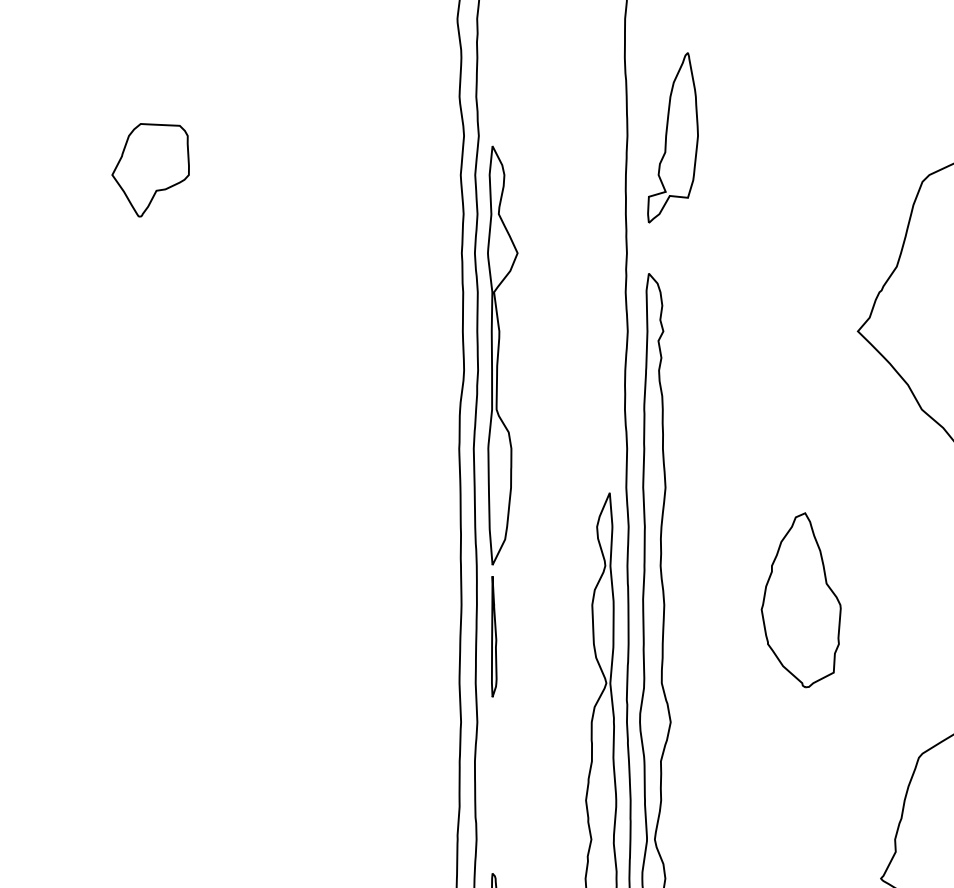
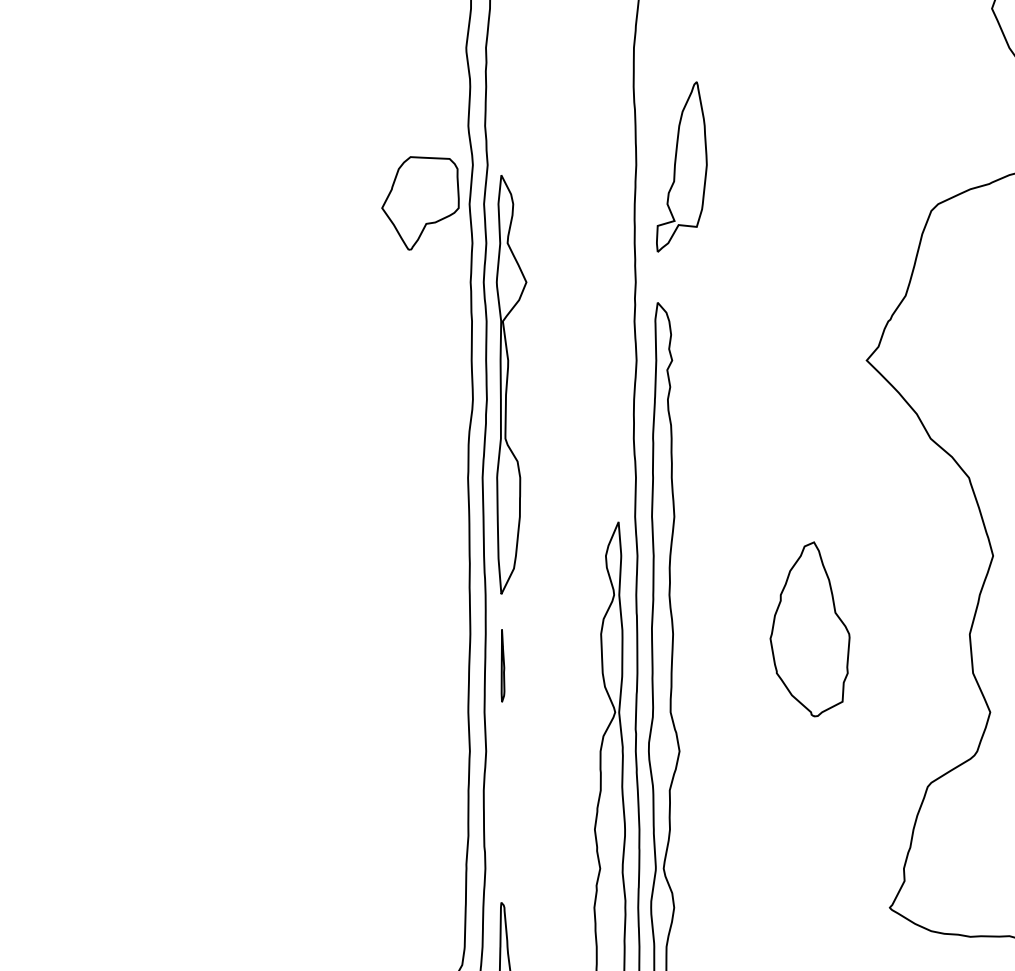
part: (150, 170) -> (420, 203), moved
part: (493, 636) -> (502, 665), size x0.6

